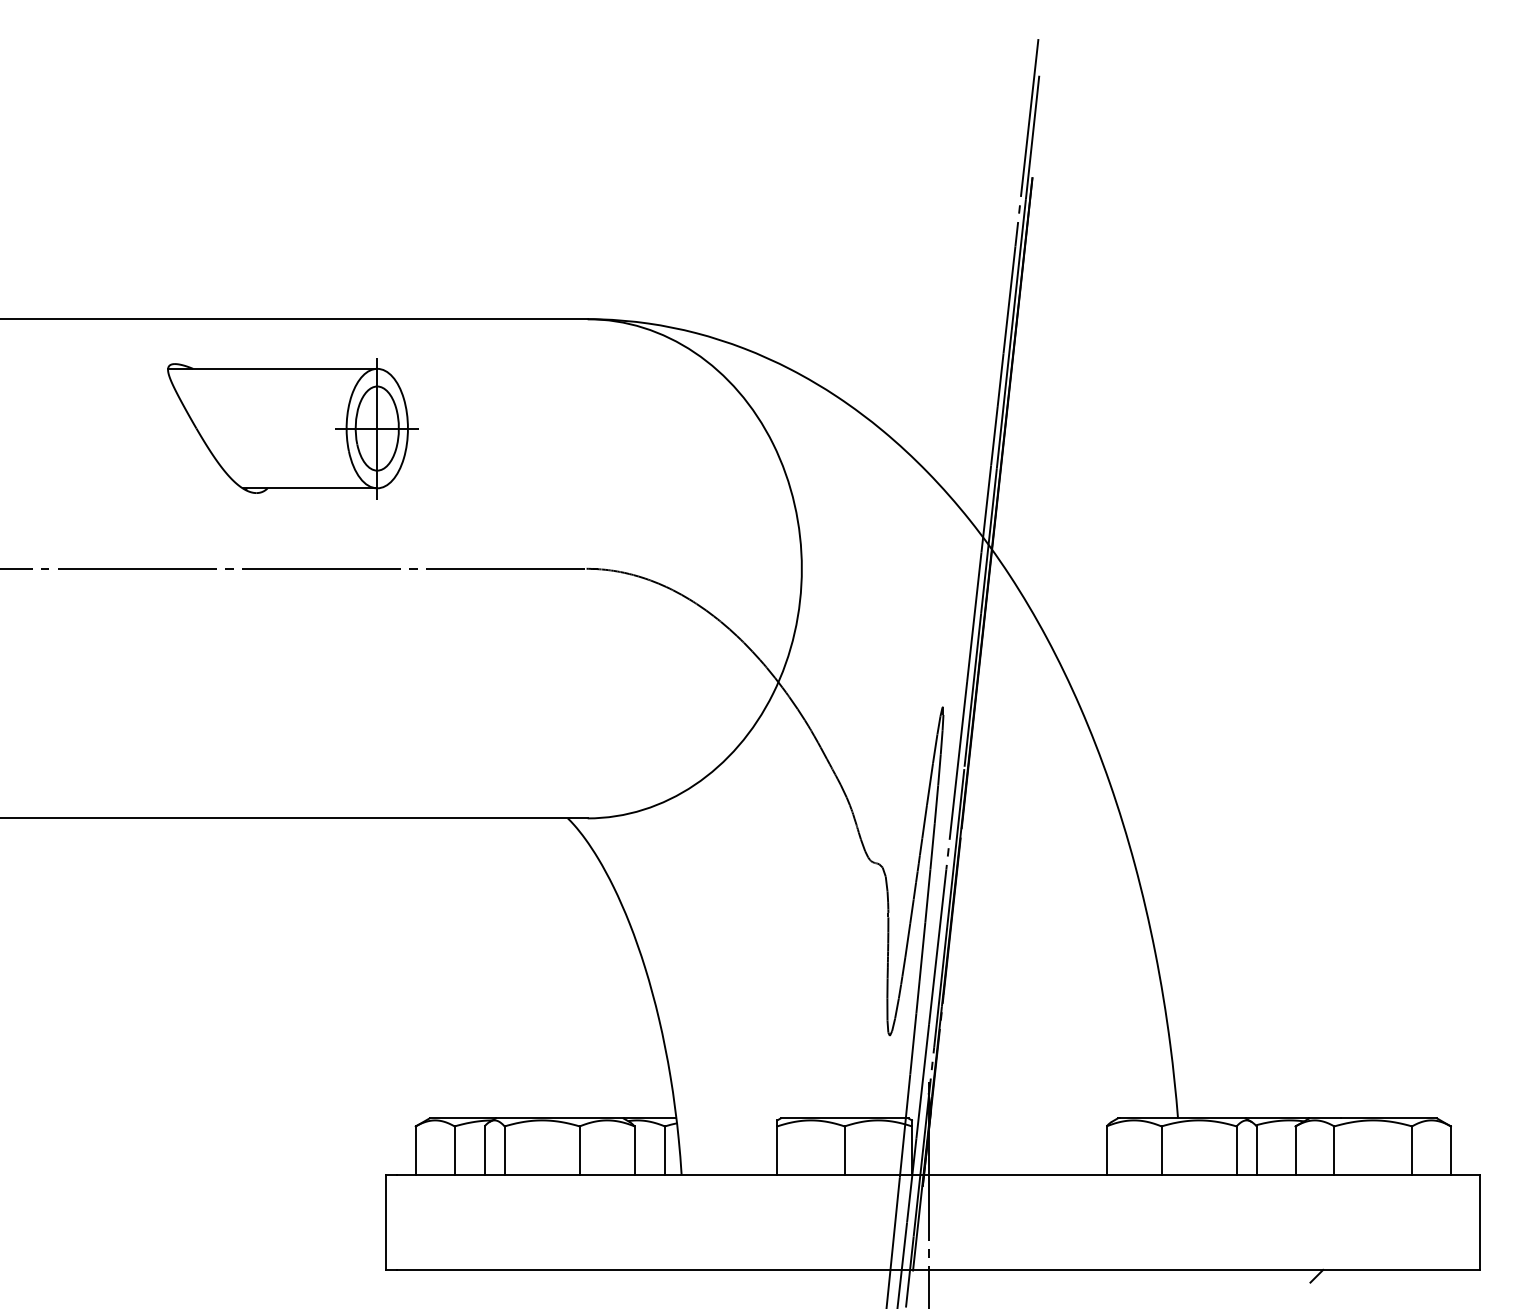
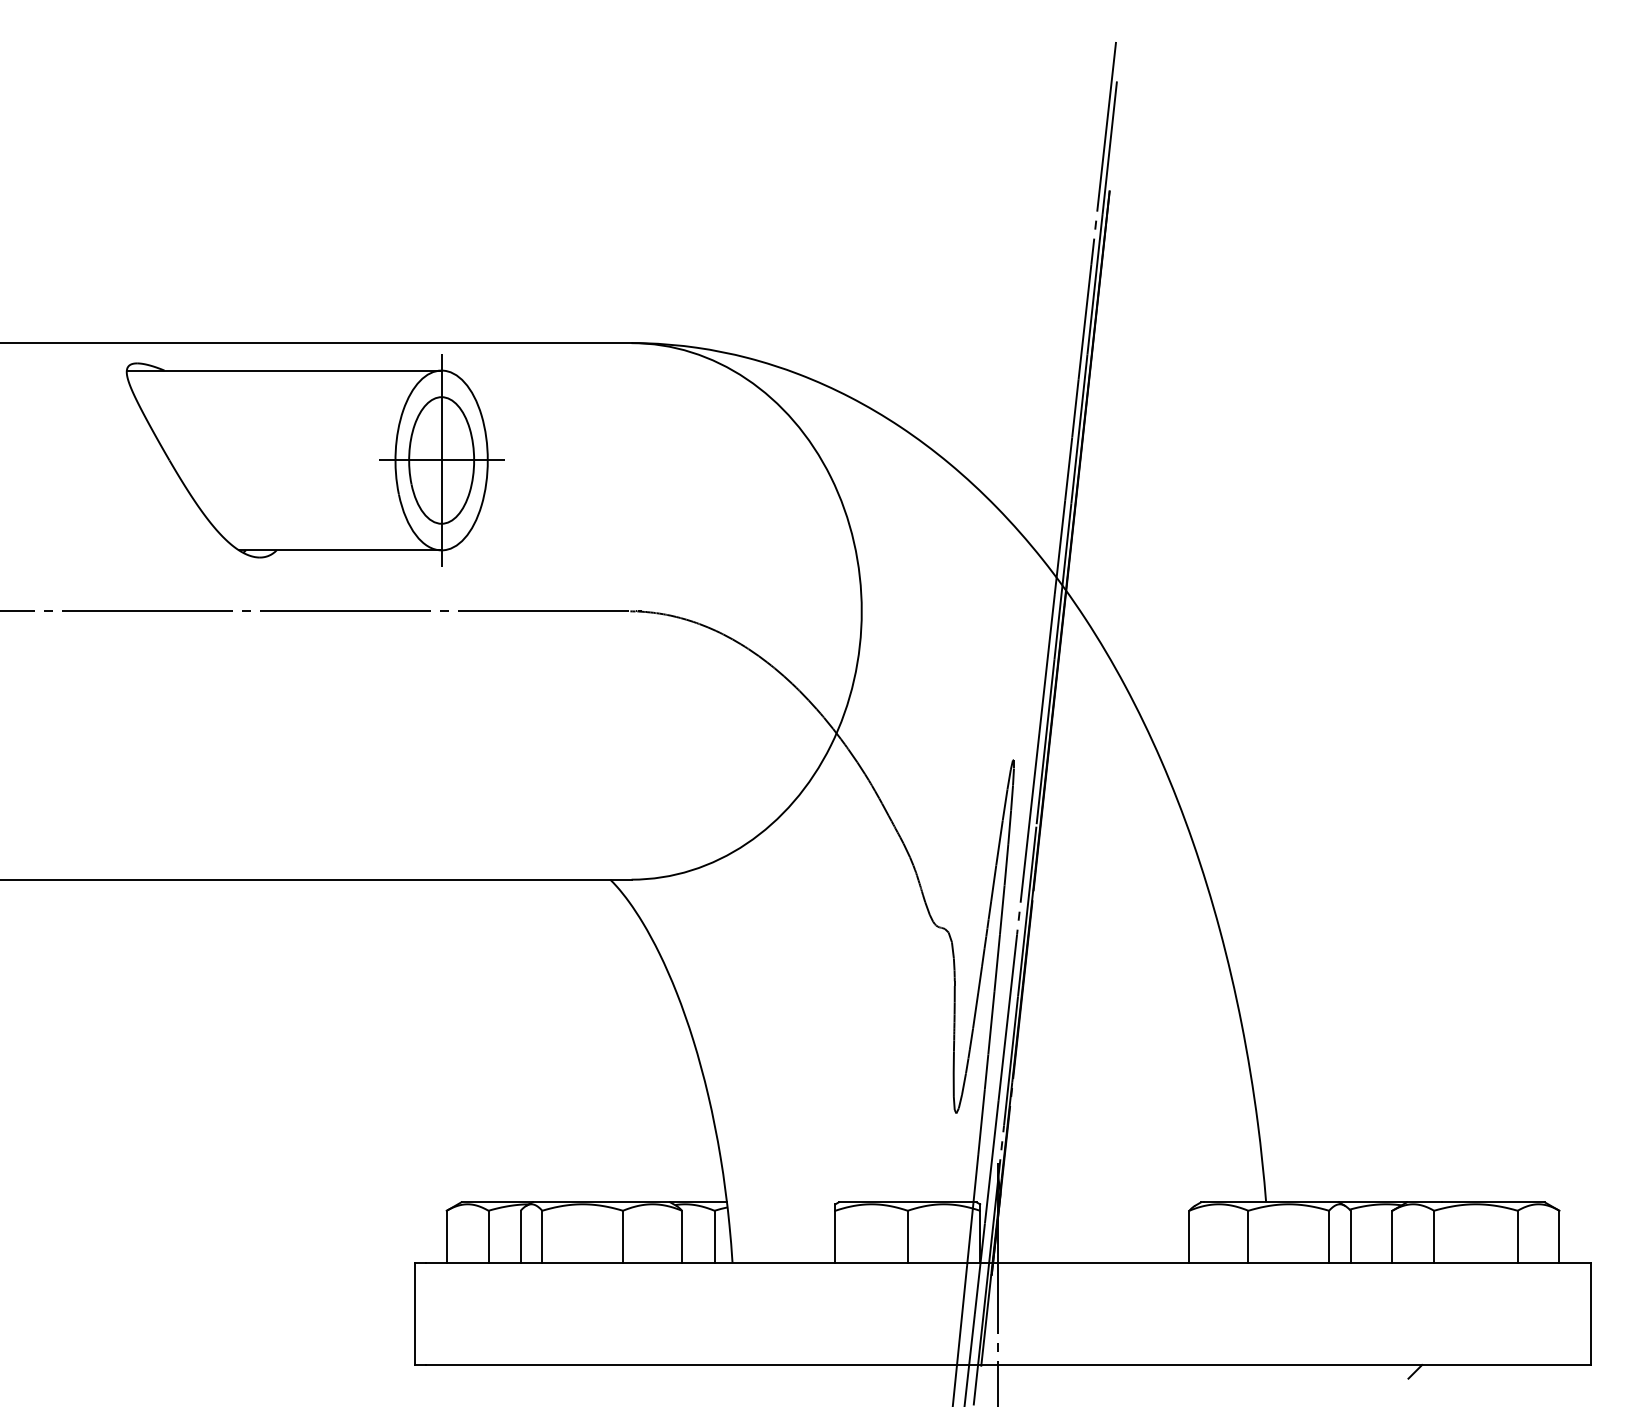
part: (292, 428) -> (314, 460), size x1.4

